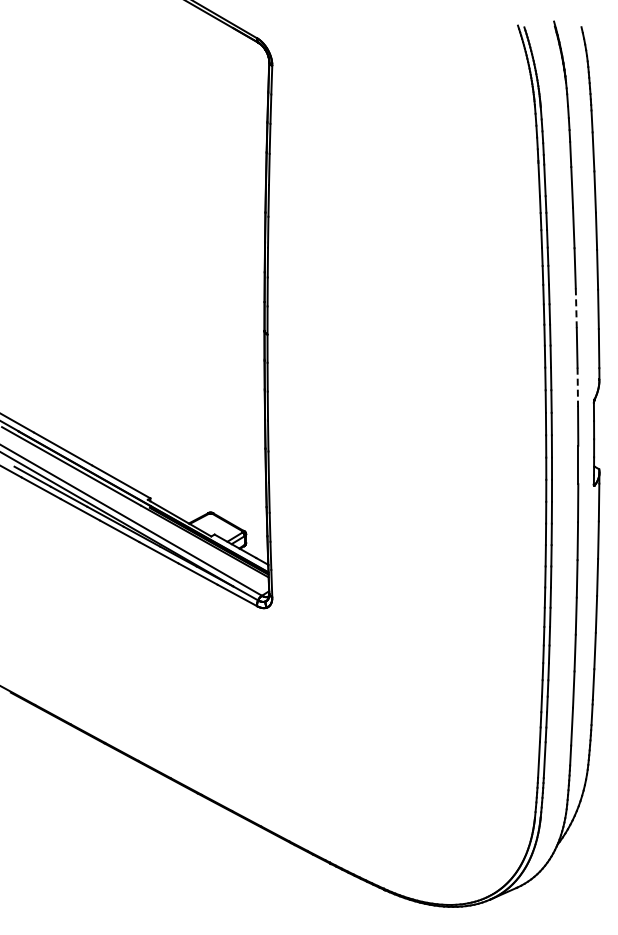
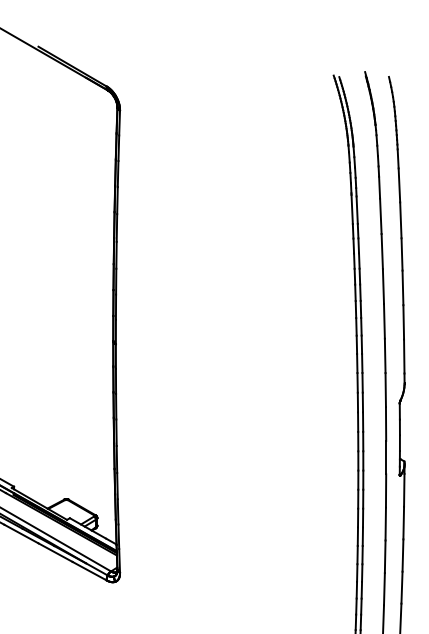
line: (576, 308) -> (384, 321), dashed -> solid
line: (577, 387) -> (385, 390), dashed -> solid

